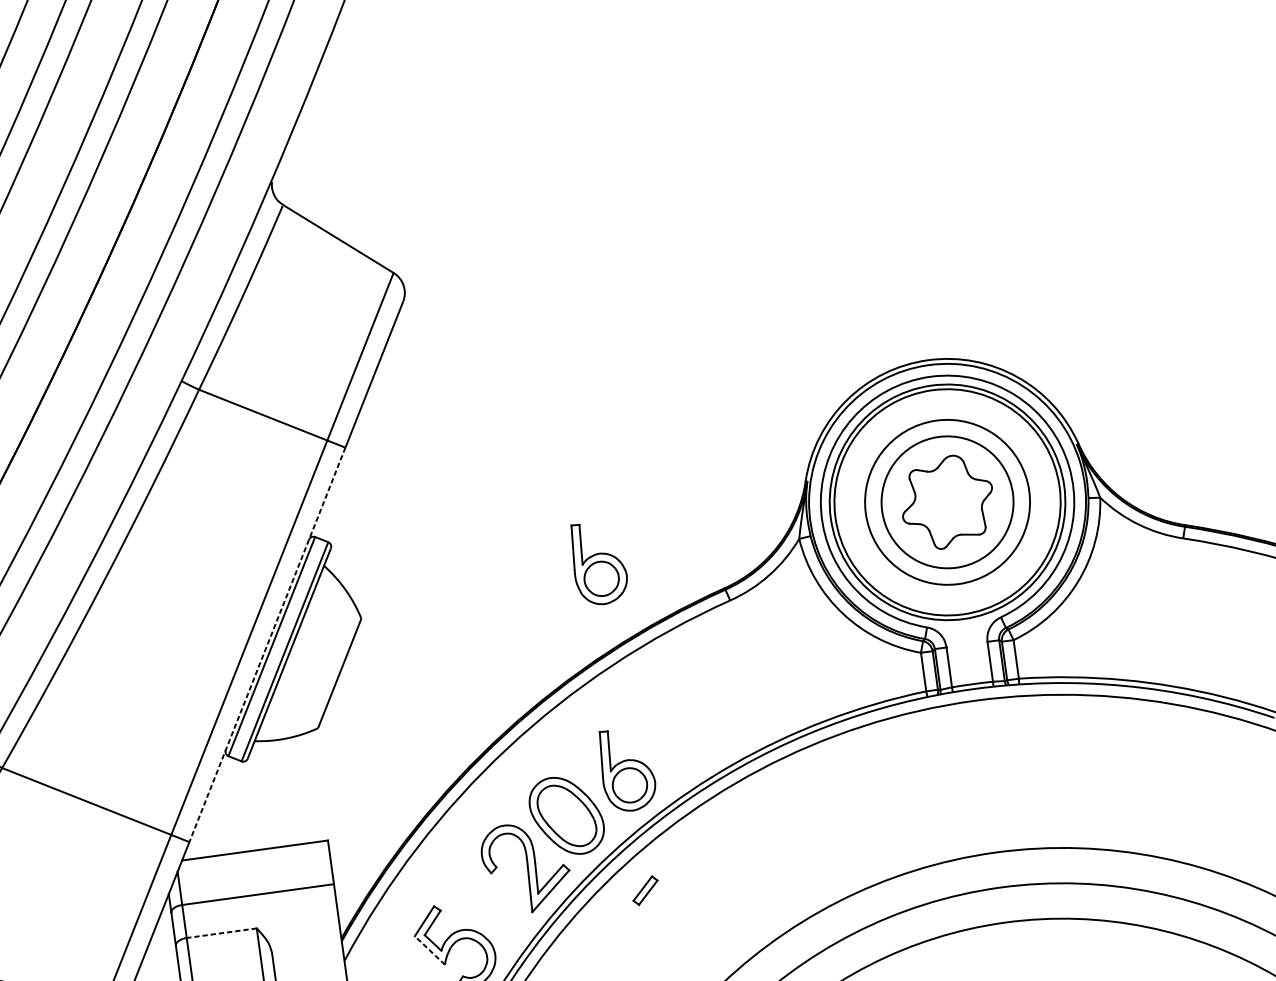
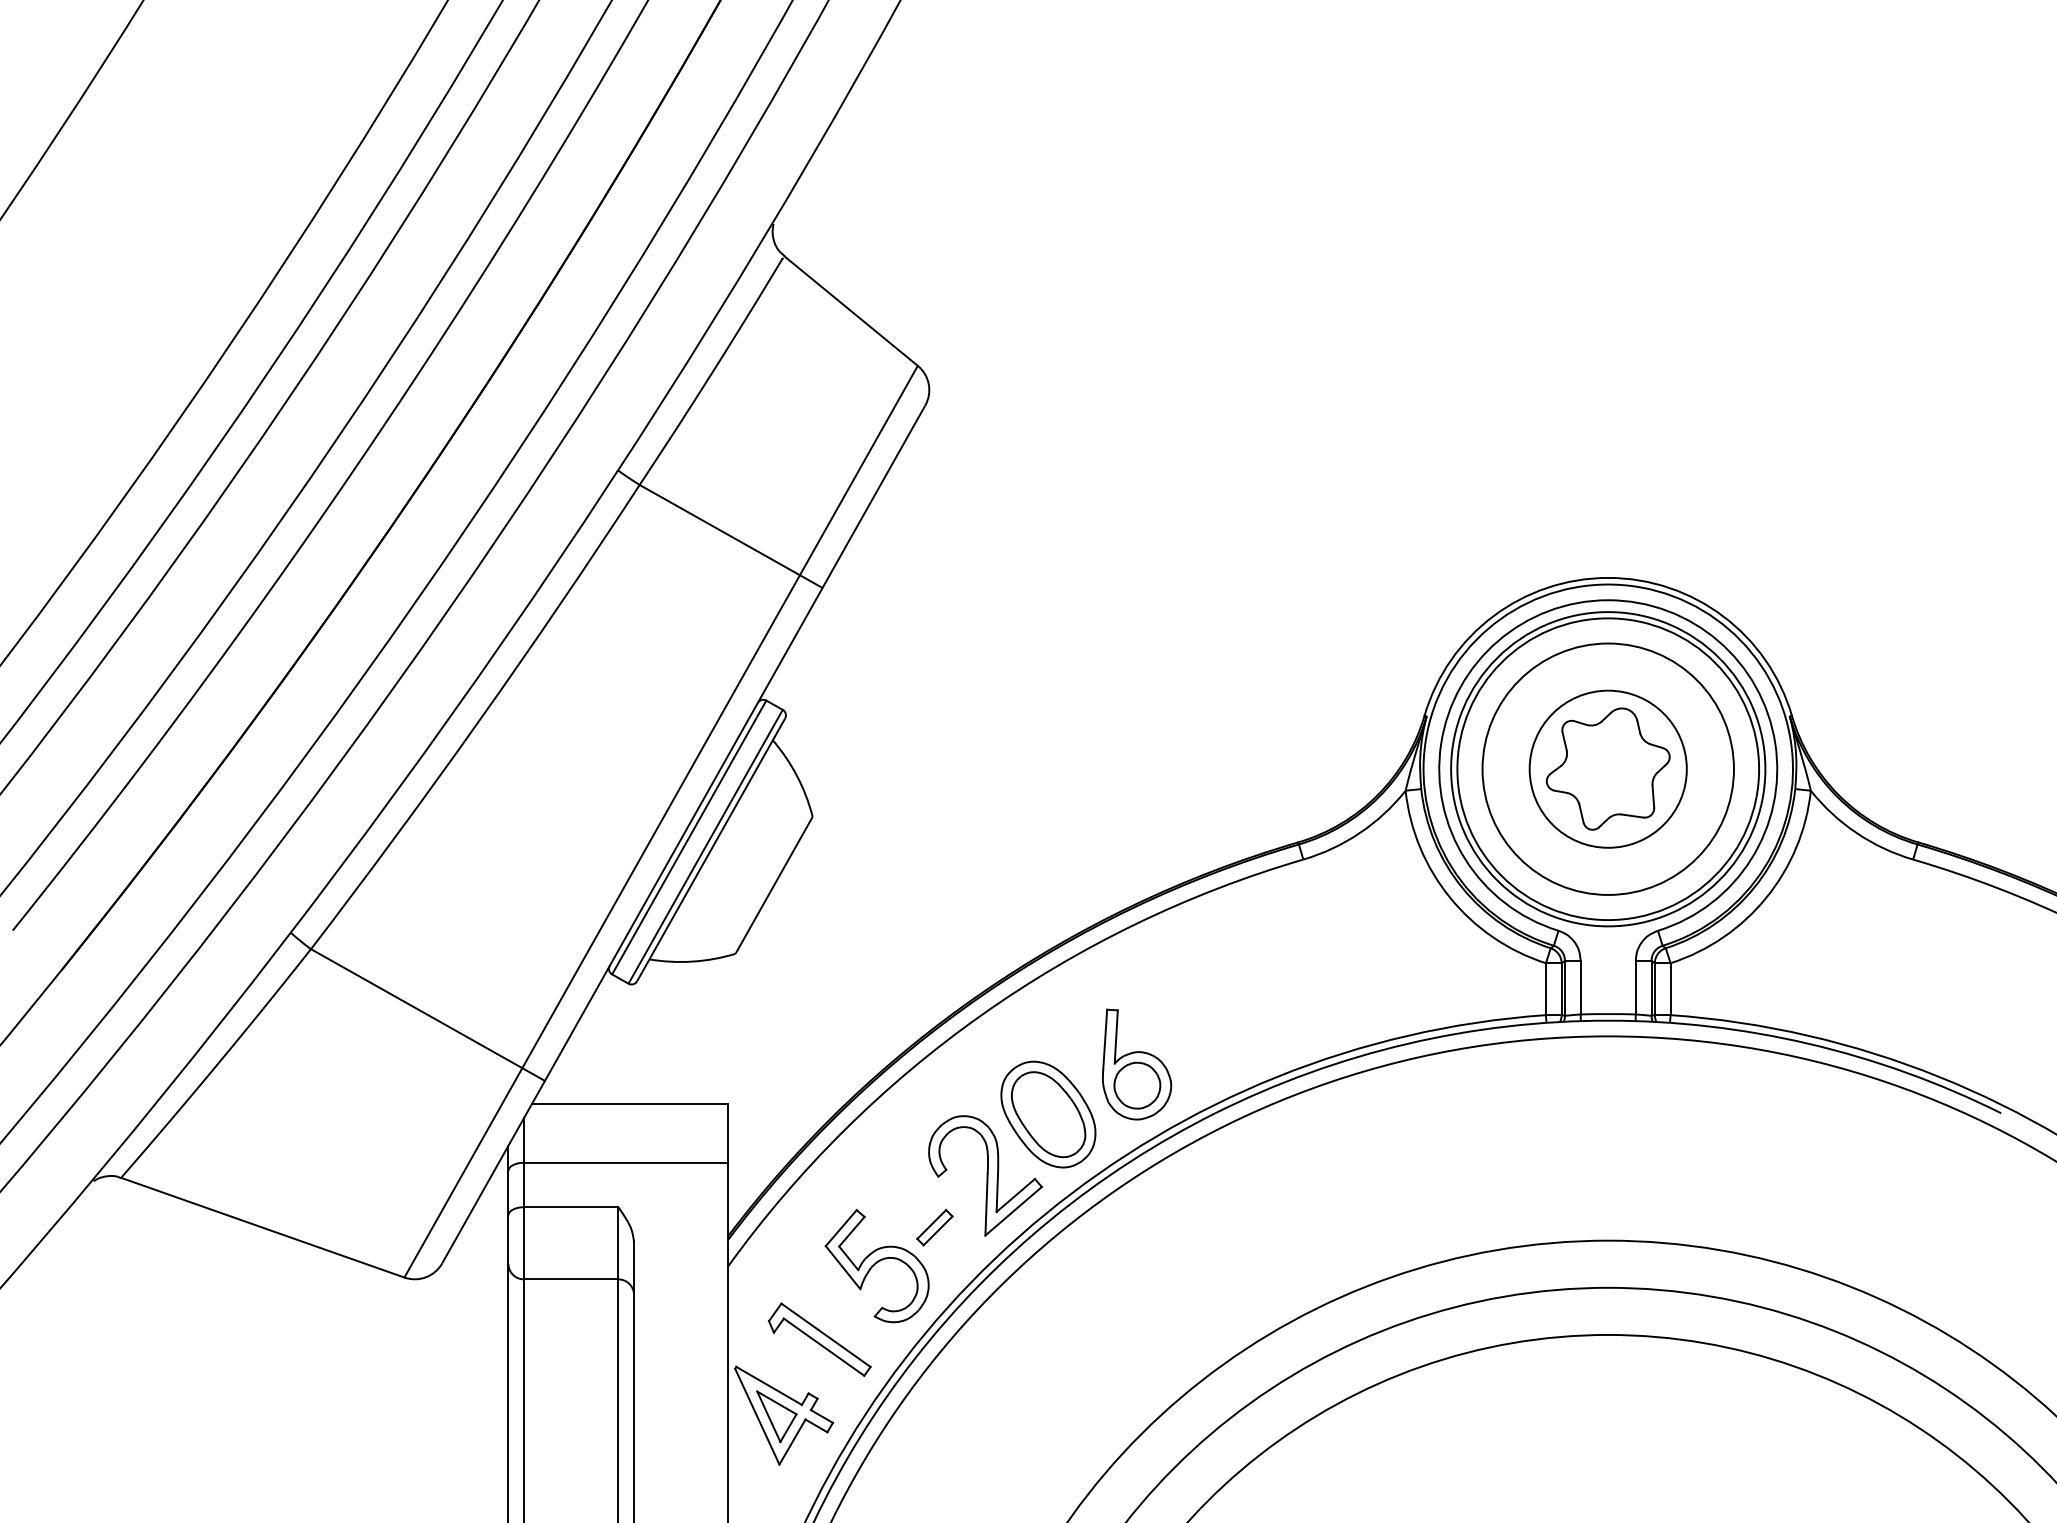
circle: (946, 501) -> (1607, 768), size x0.71
circle: (946, 501) -> (1607, 768), size x1.43
part: (599, 563) -> (1137, 786), removed
line: (267, 644) -> (683, 834), dashed -> solid
part: (645, 890) -> (934, 1227), moved
line: (221, 933) -> (570, 1207), dashed -> solid
line: (430, 950) -> (843, 1267), dashed -> solid

